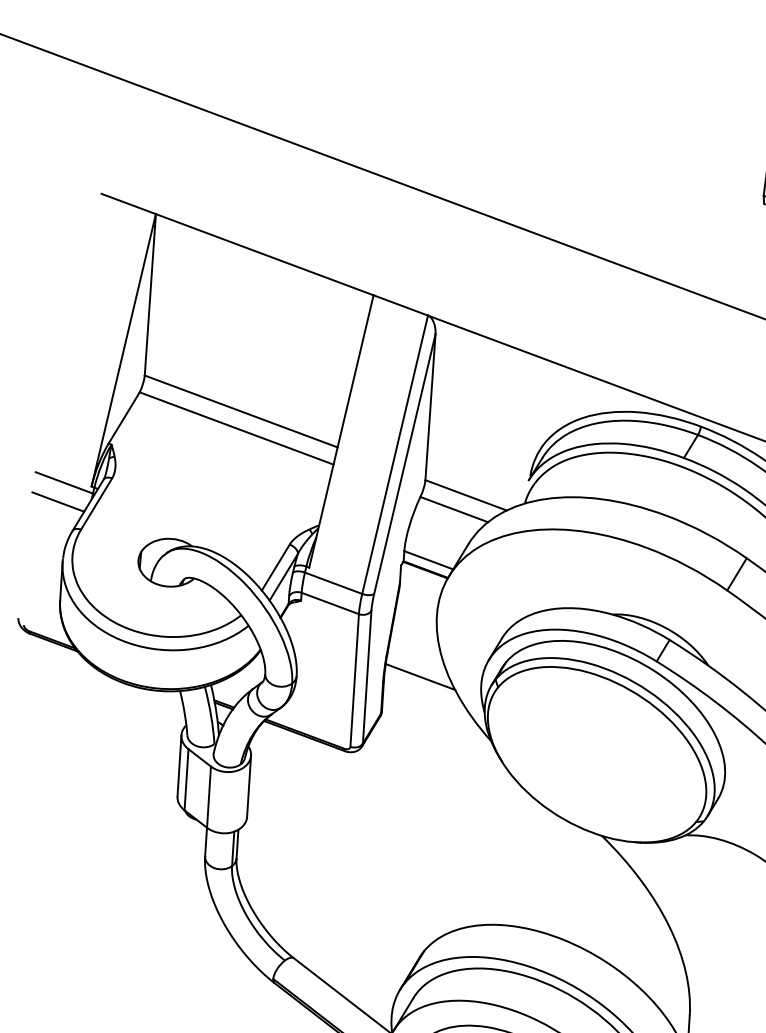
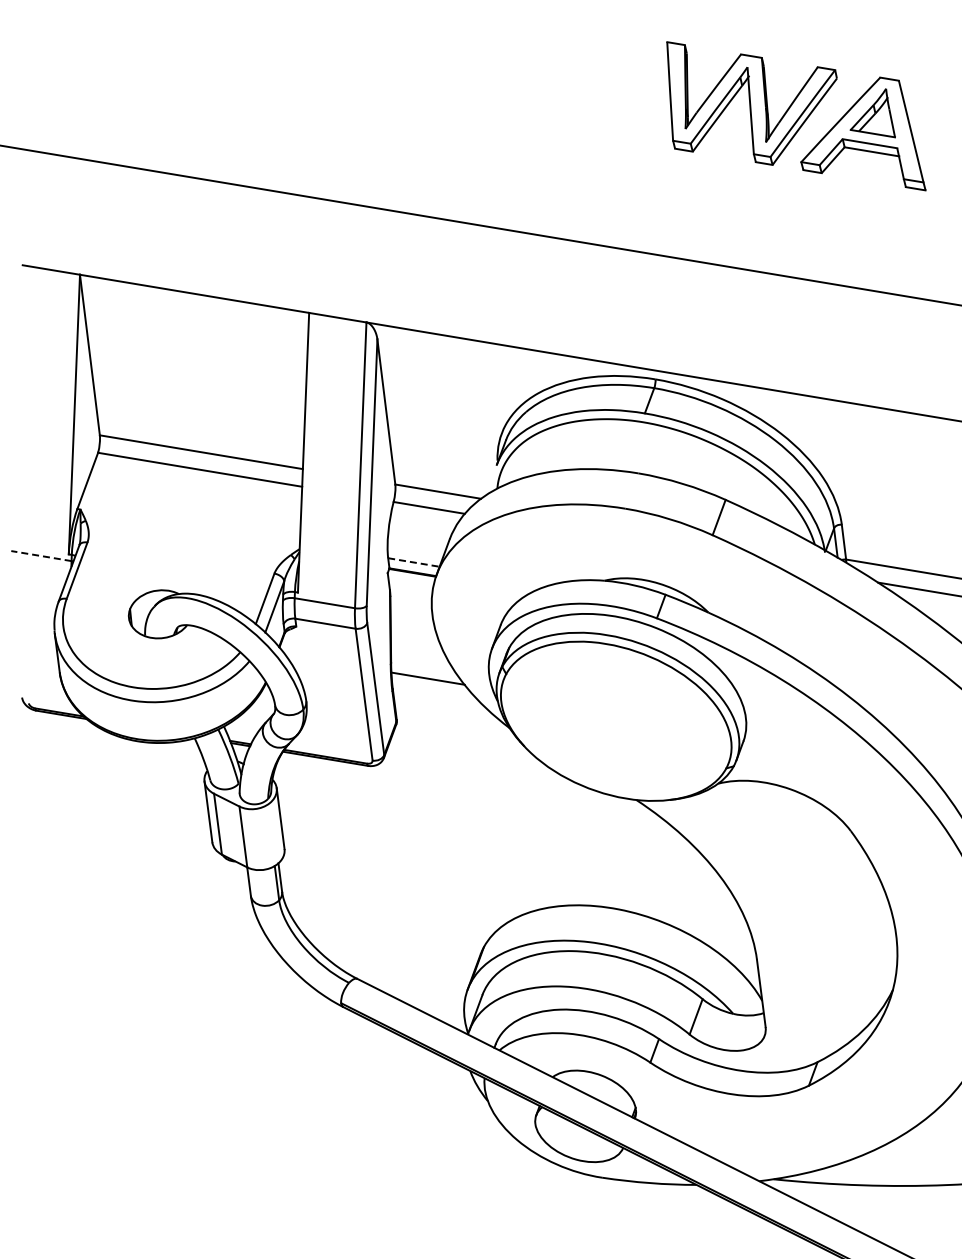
line: (64, 483) -> (41, 556), solid -> dashed
line: (57, 501) -> (38, 575), removed
line: (429, 560) -> (414, 562), solid -> dashed

